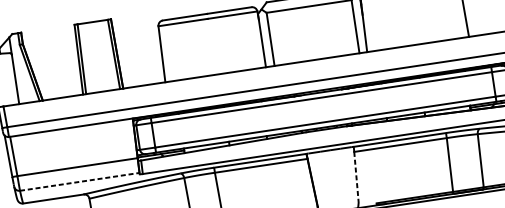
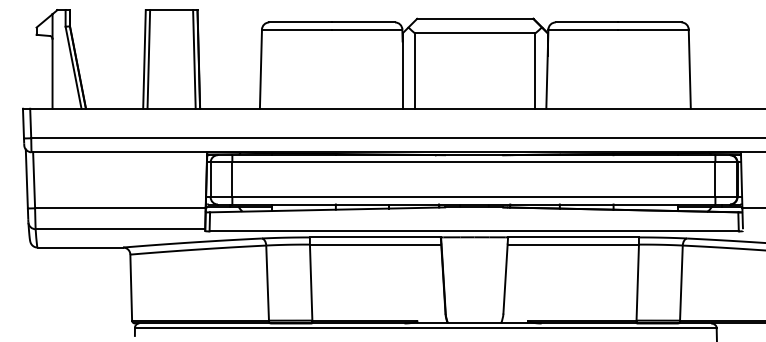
line: (356, 176) -> (505, 279), dashed -> solid
line: (79, 182) -> (120, 229), dashed -> solid

